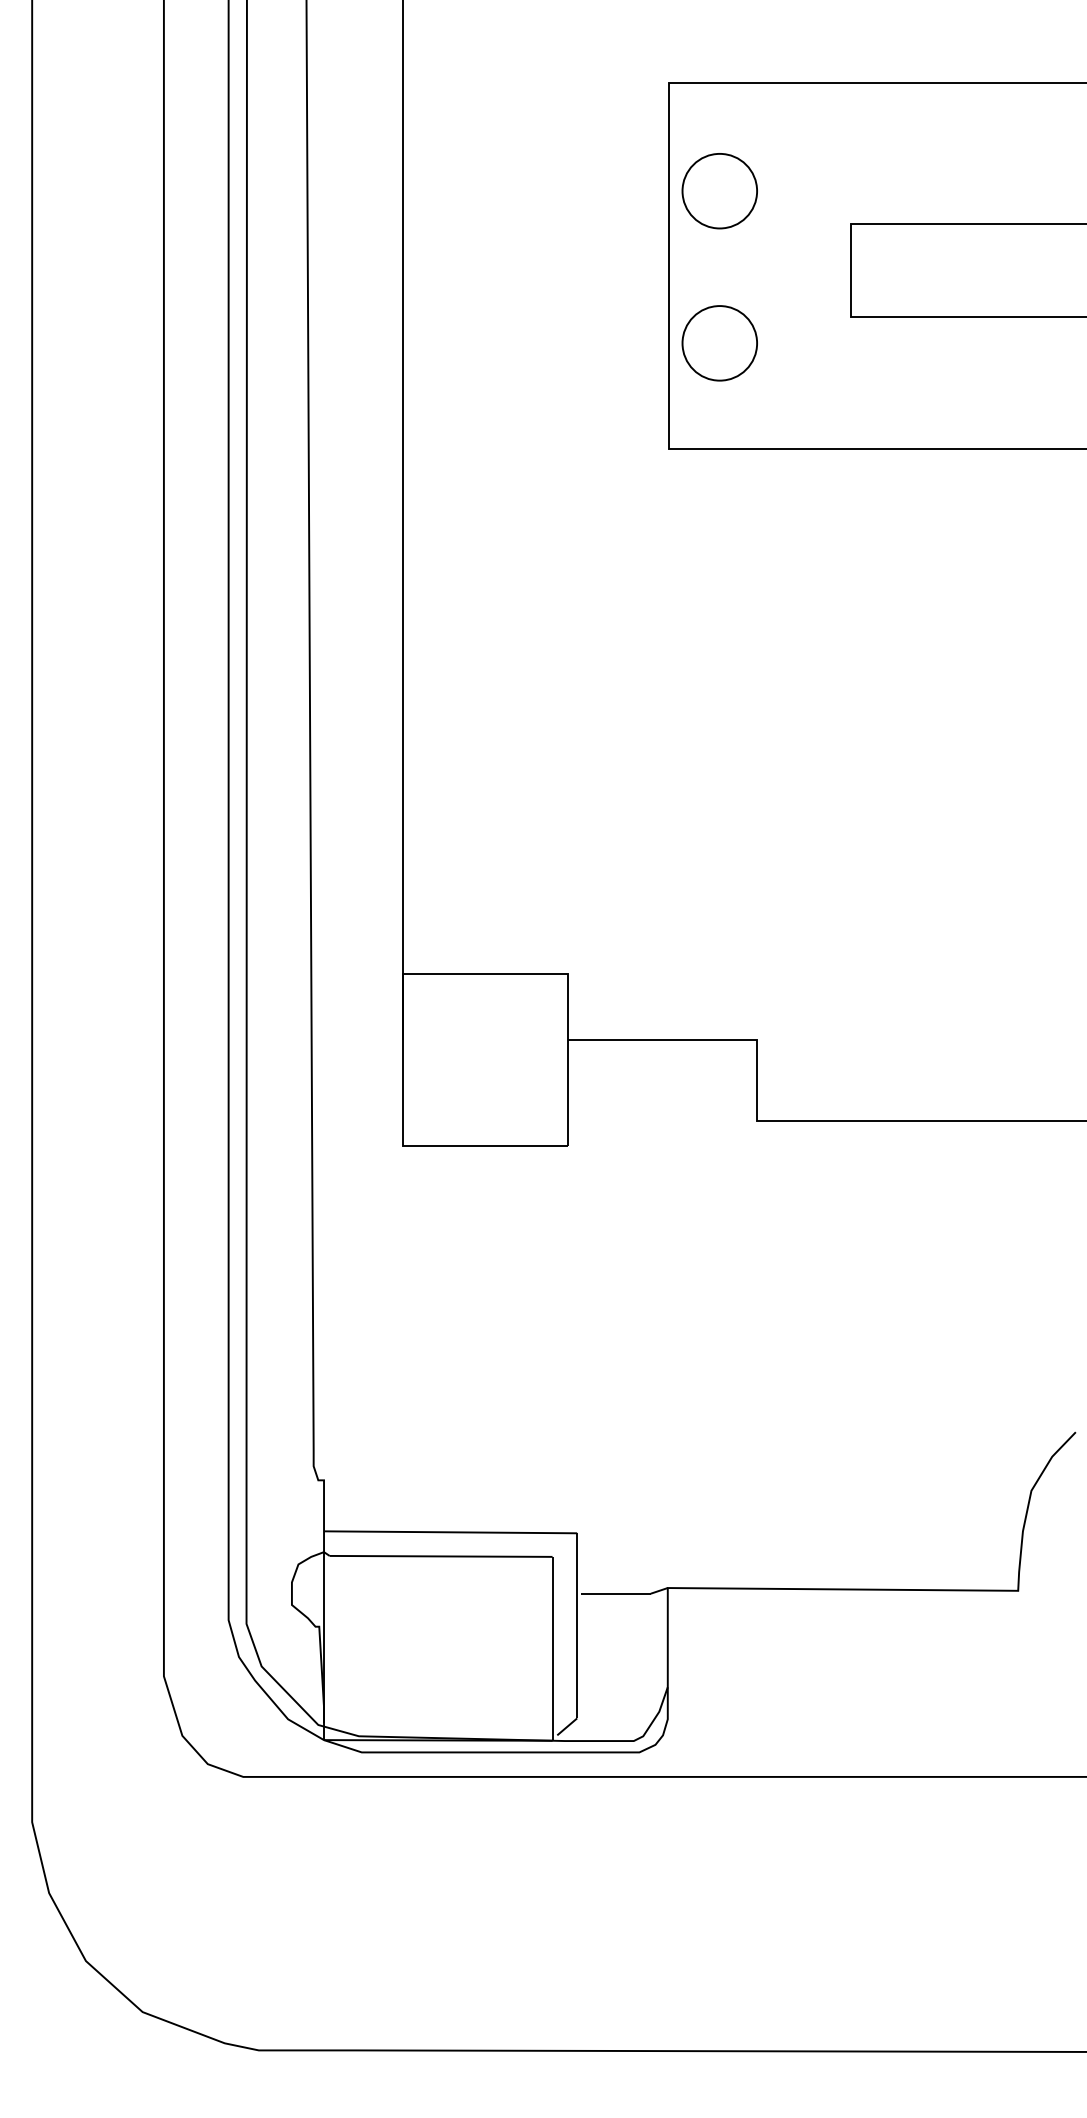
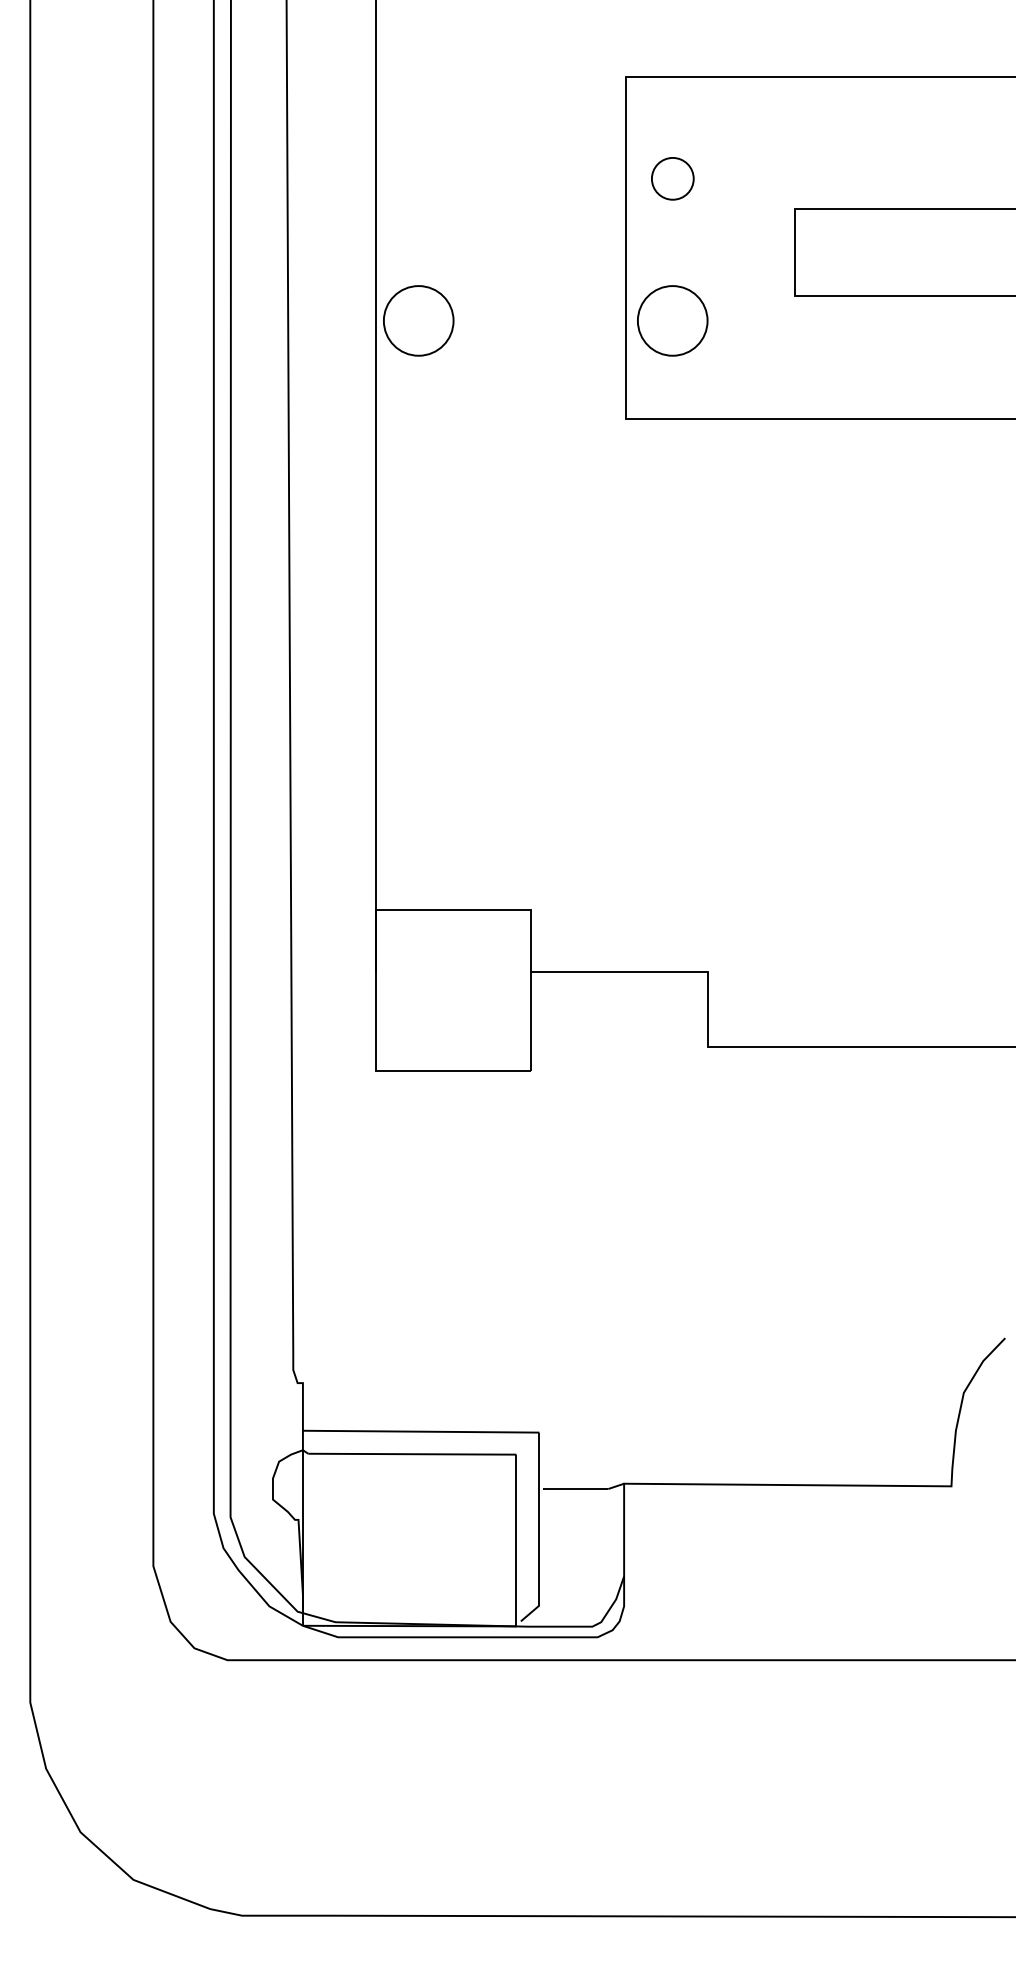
part: (719, 190) -> (672, 178), size x0.6
part: (447, 342) -> (418, 320), added

